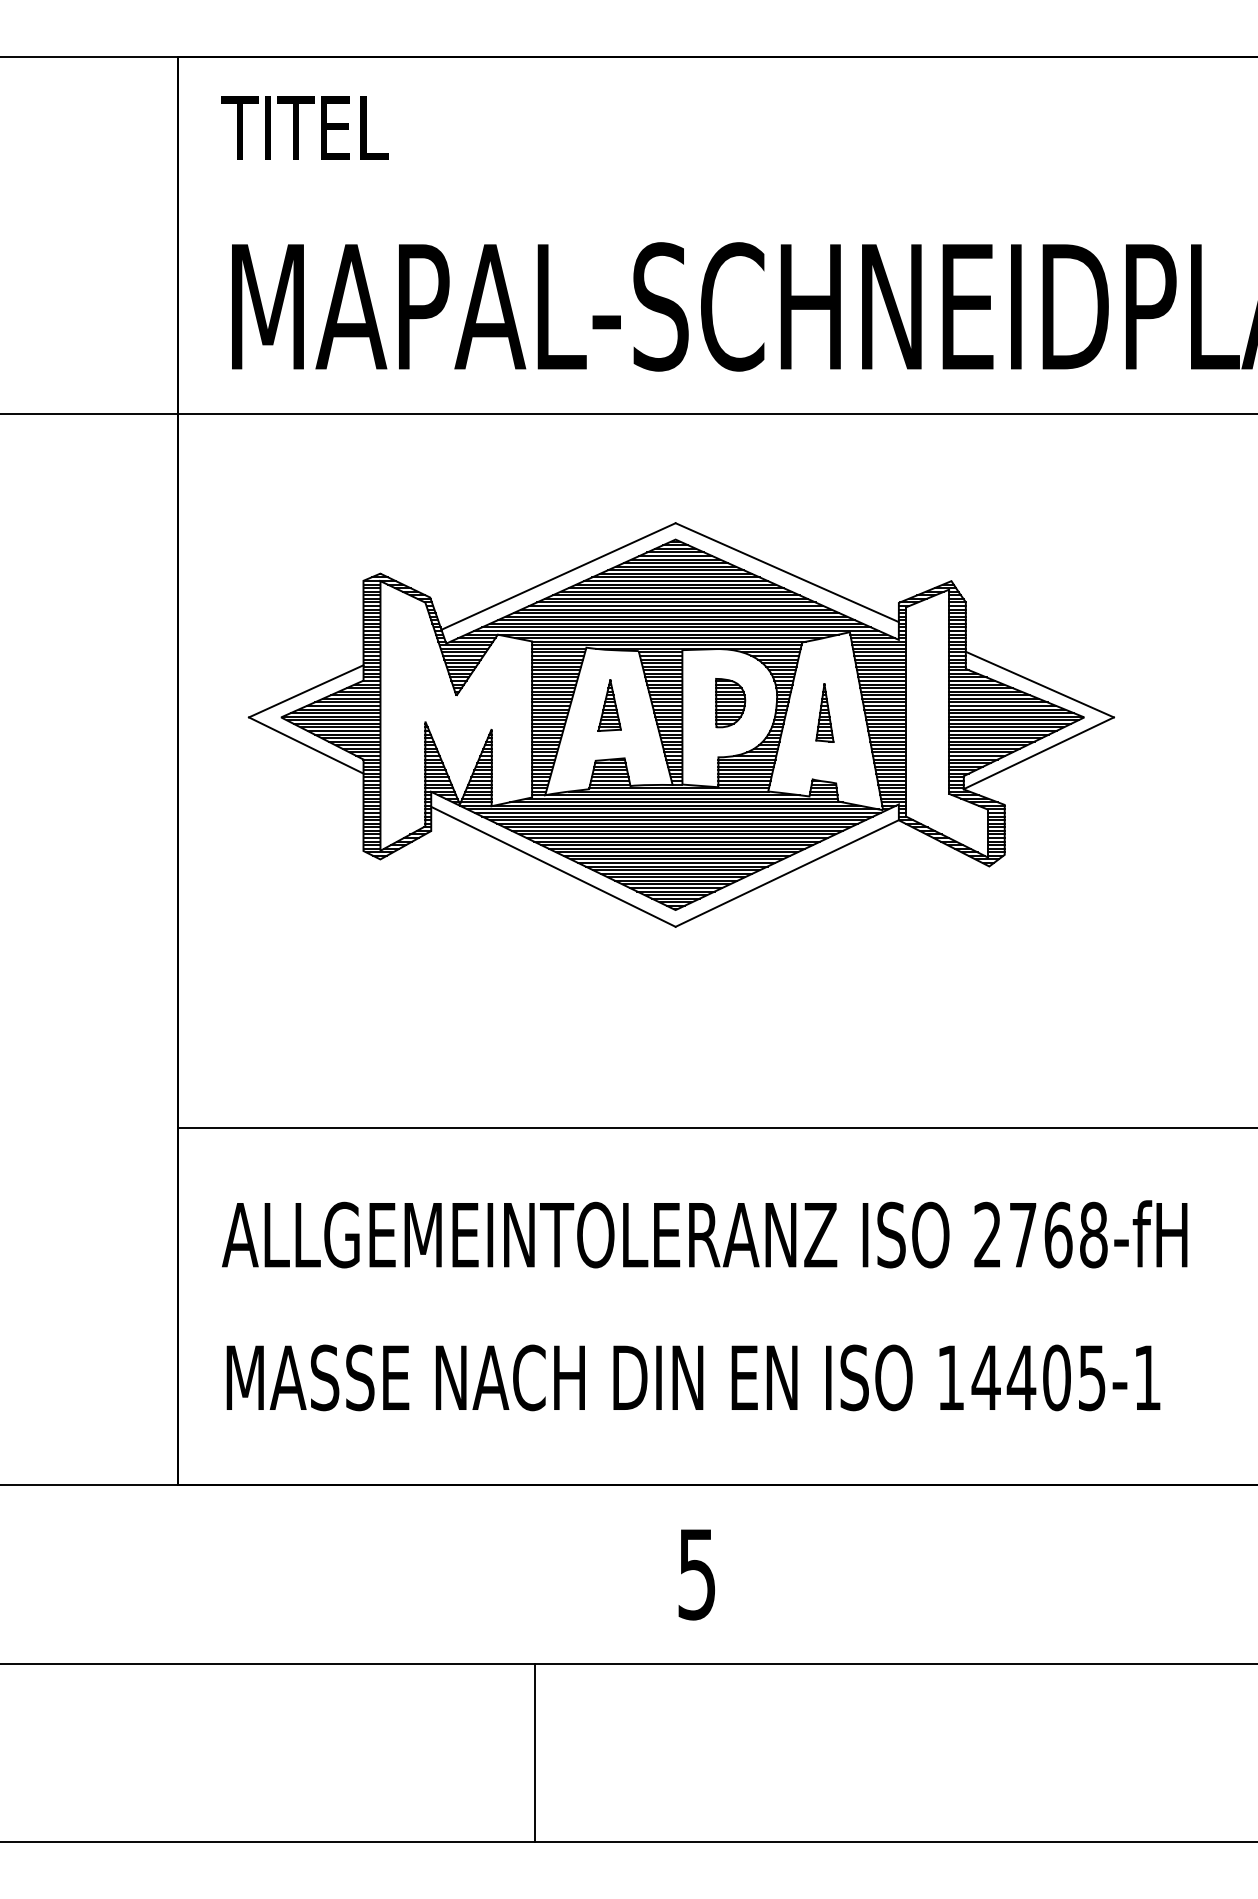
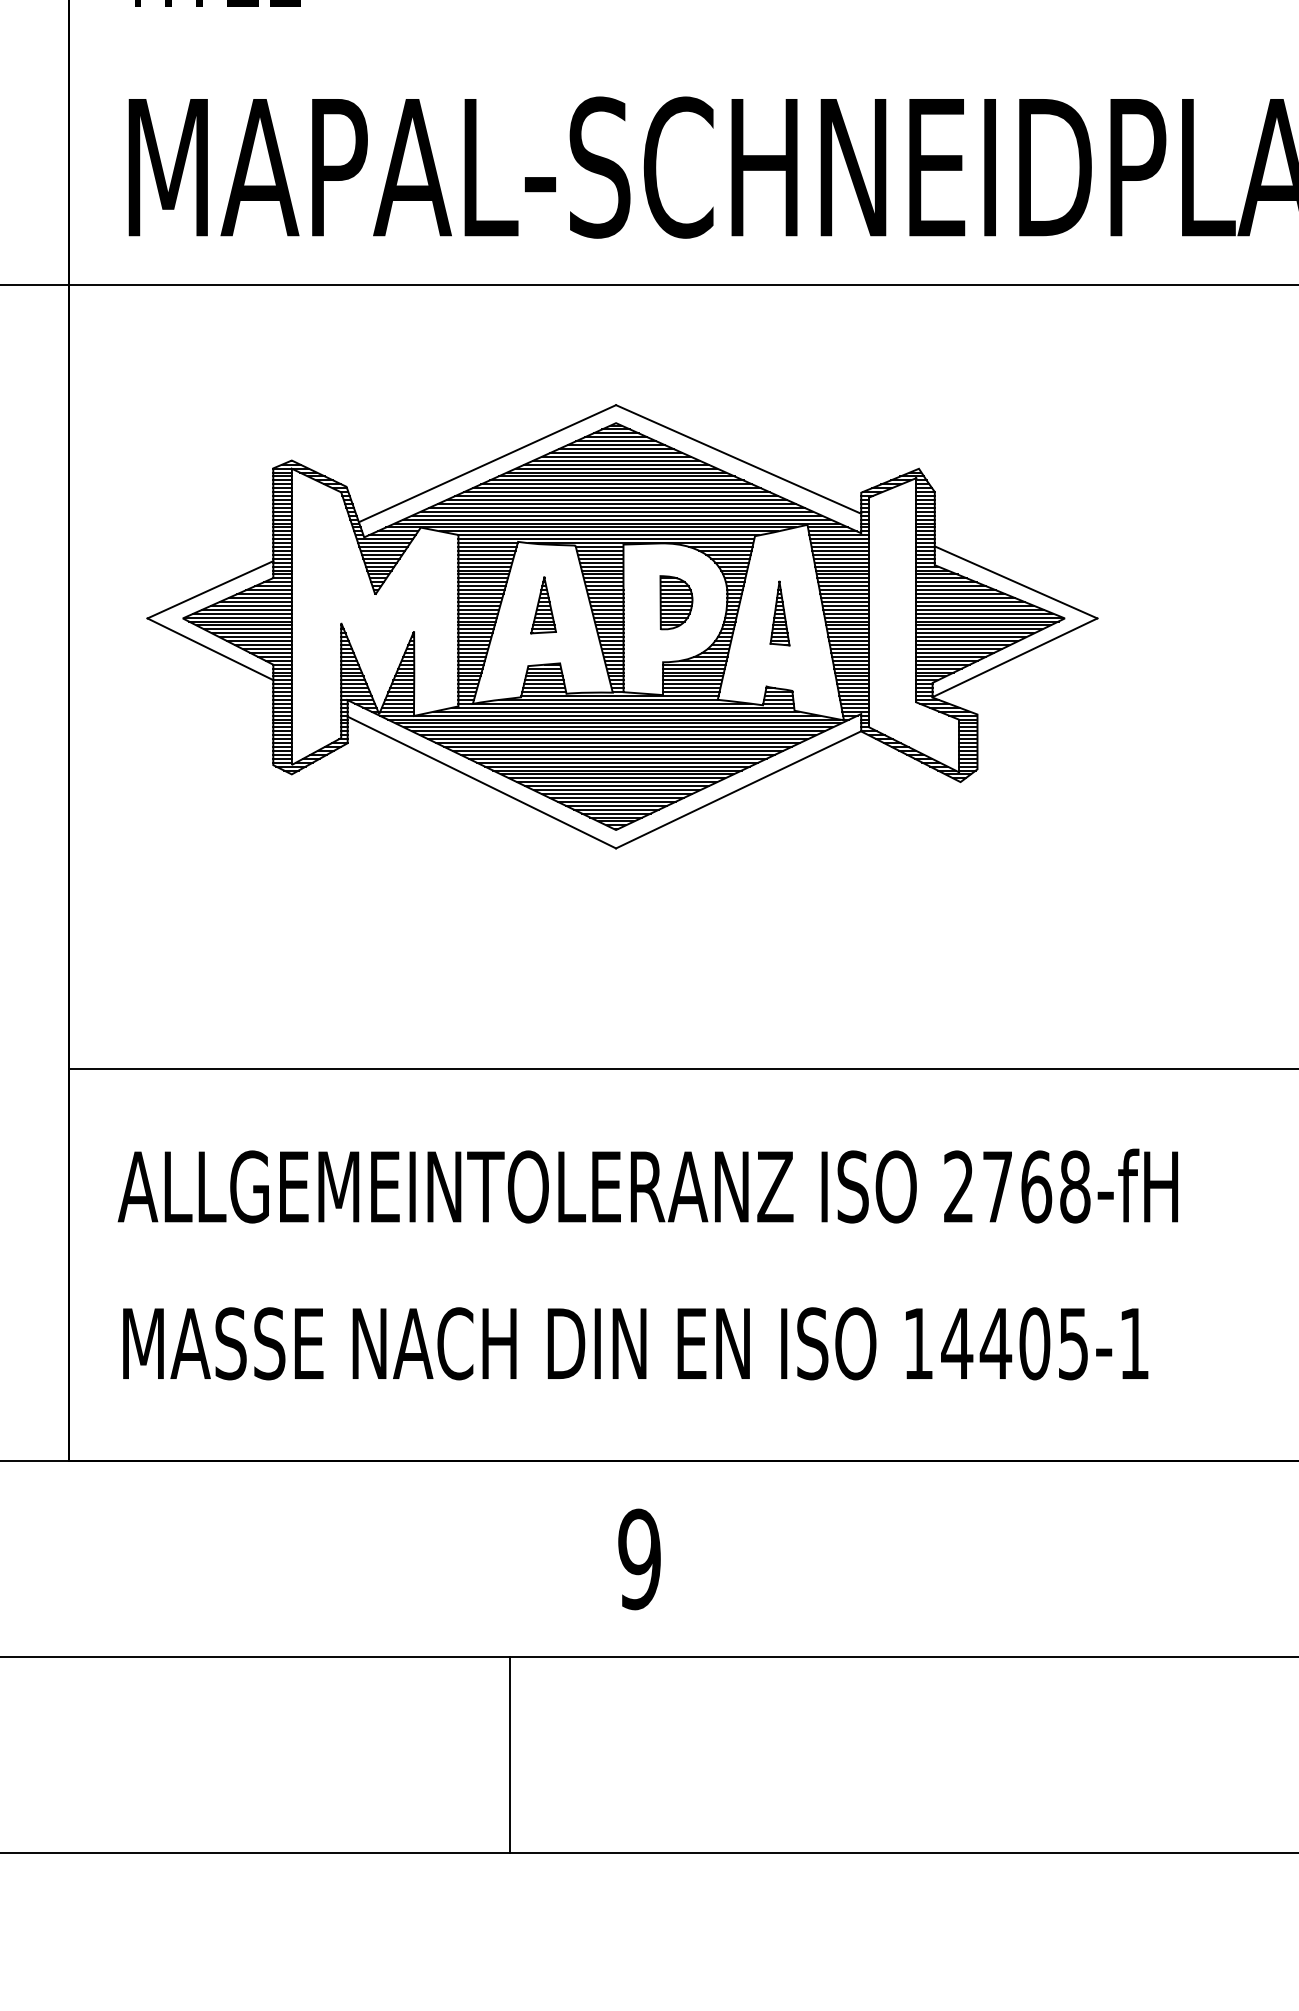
text: (696, 1574) -> (638, 1559), 5 -> 9
line: (534, 1752) -> (509, 1755), moved

